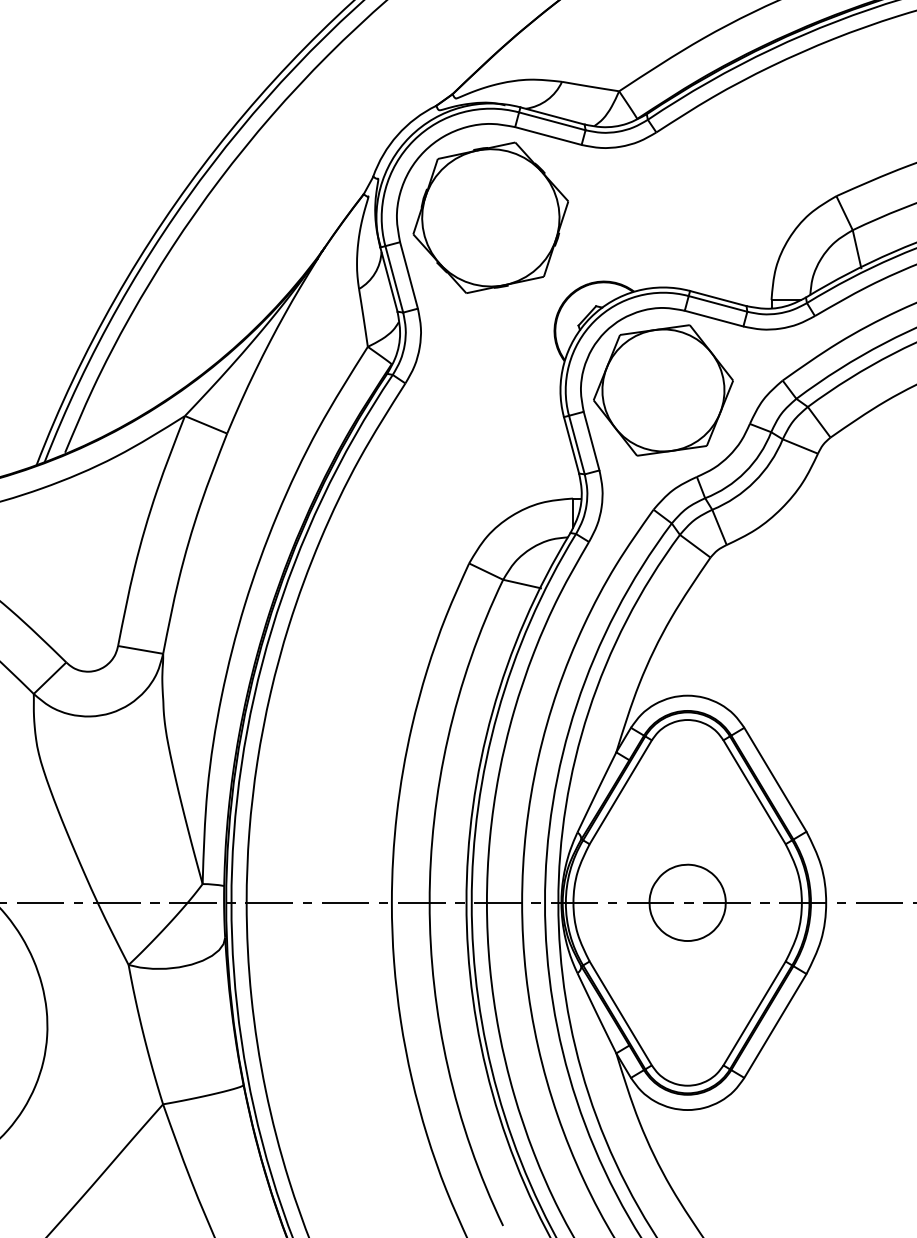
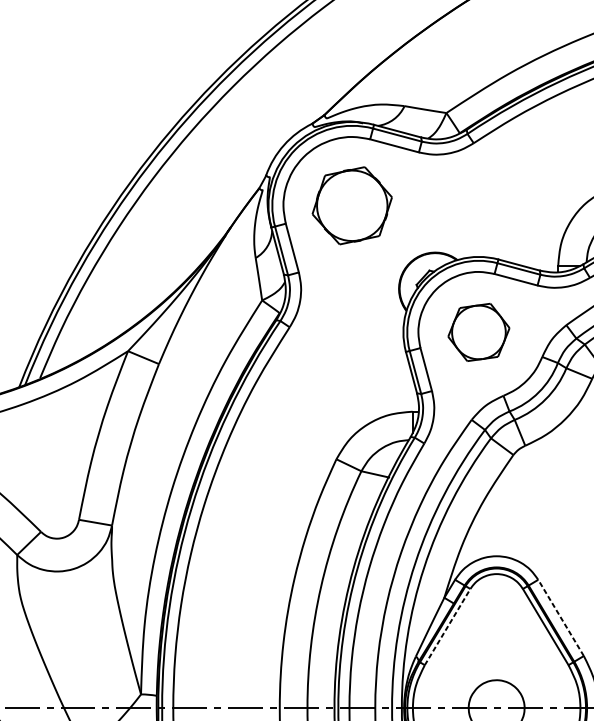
part: (490, 217) -> (352, 205), size x0.7
part: (663, 390) -> (478, 332), size x0.6
line: (775, 779) -> (561, 617), solid -> dashed
line: (620, 792) -> (447, 627), solid -> dashed

